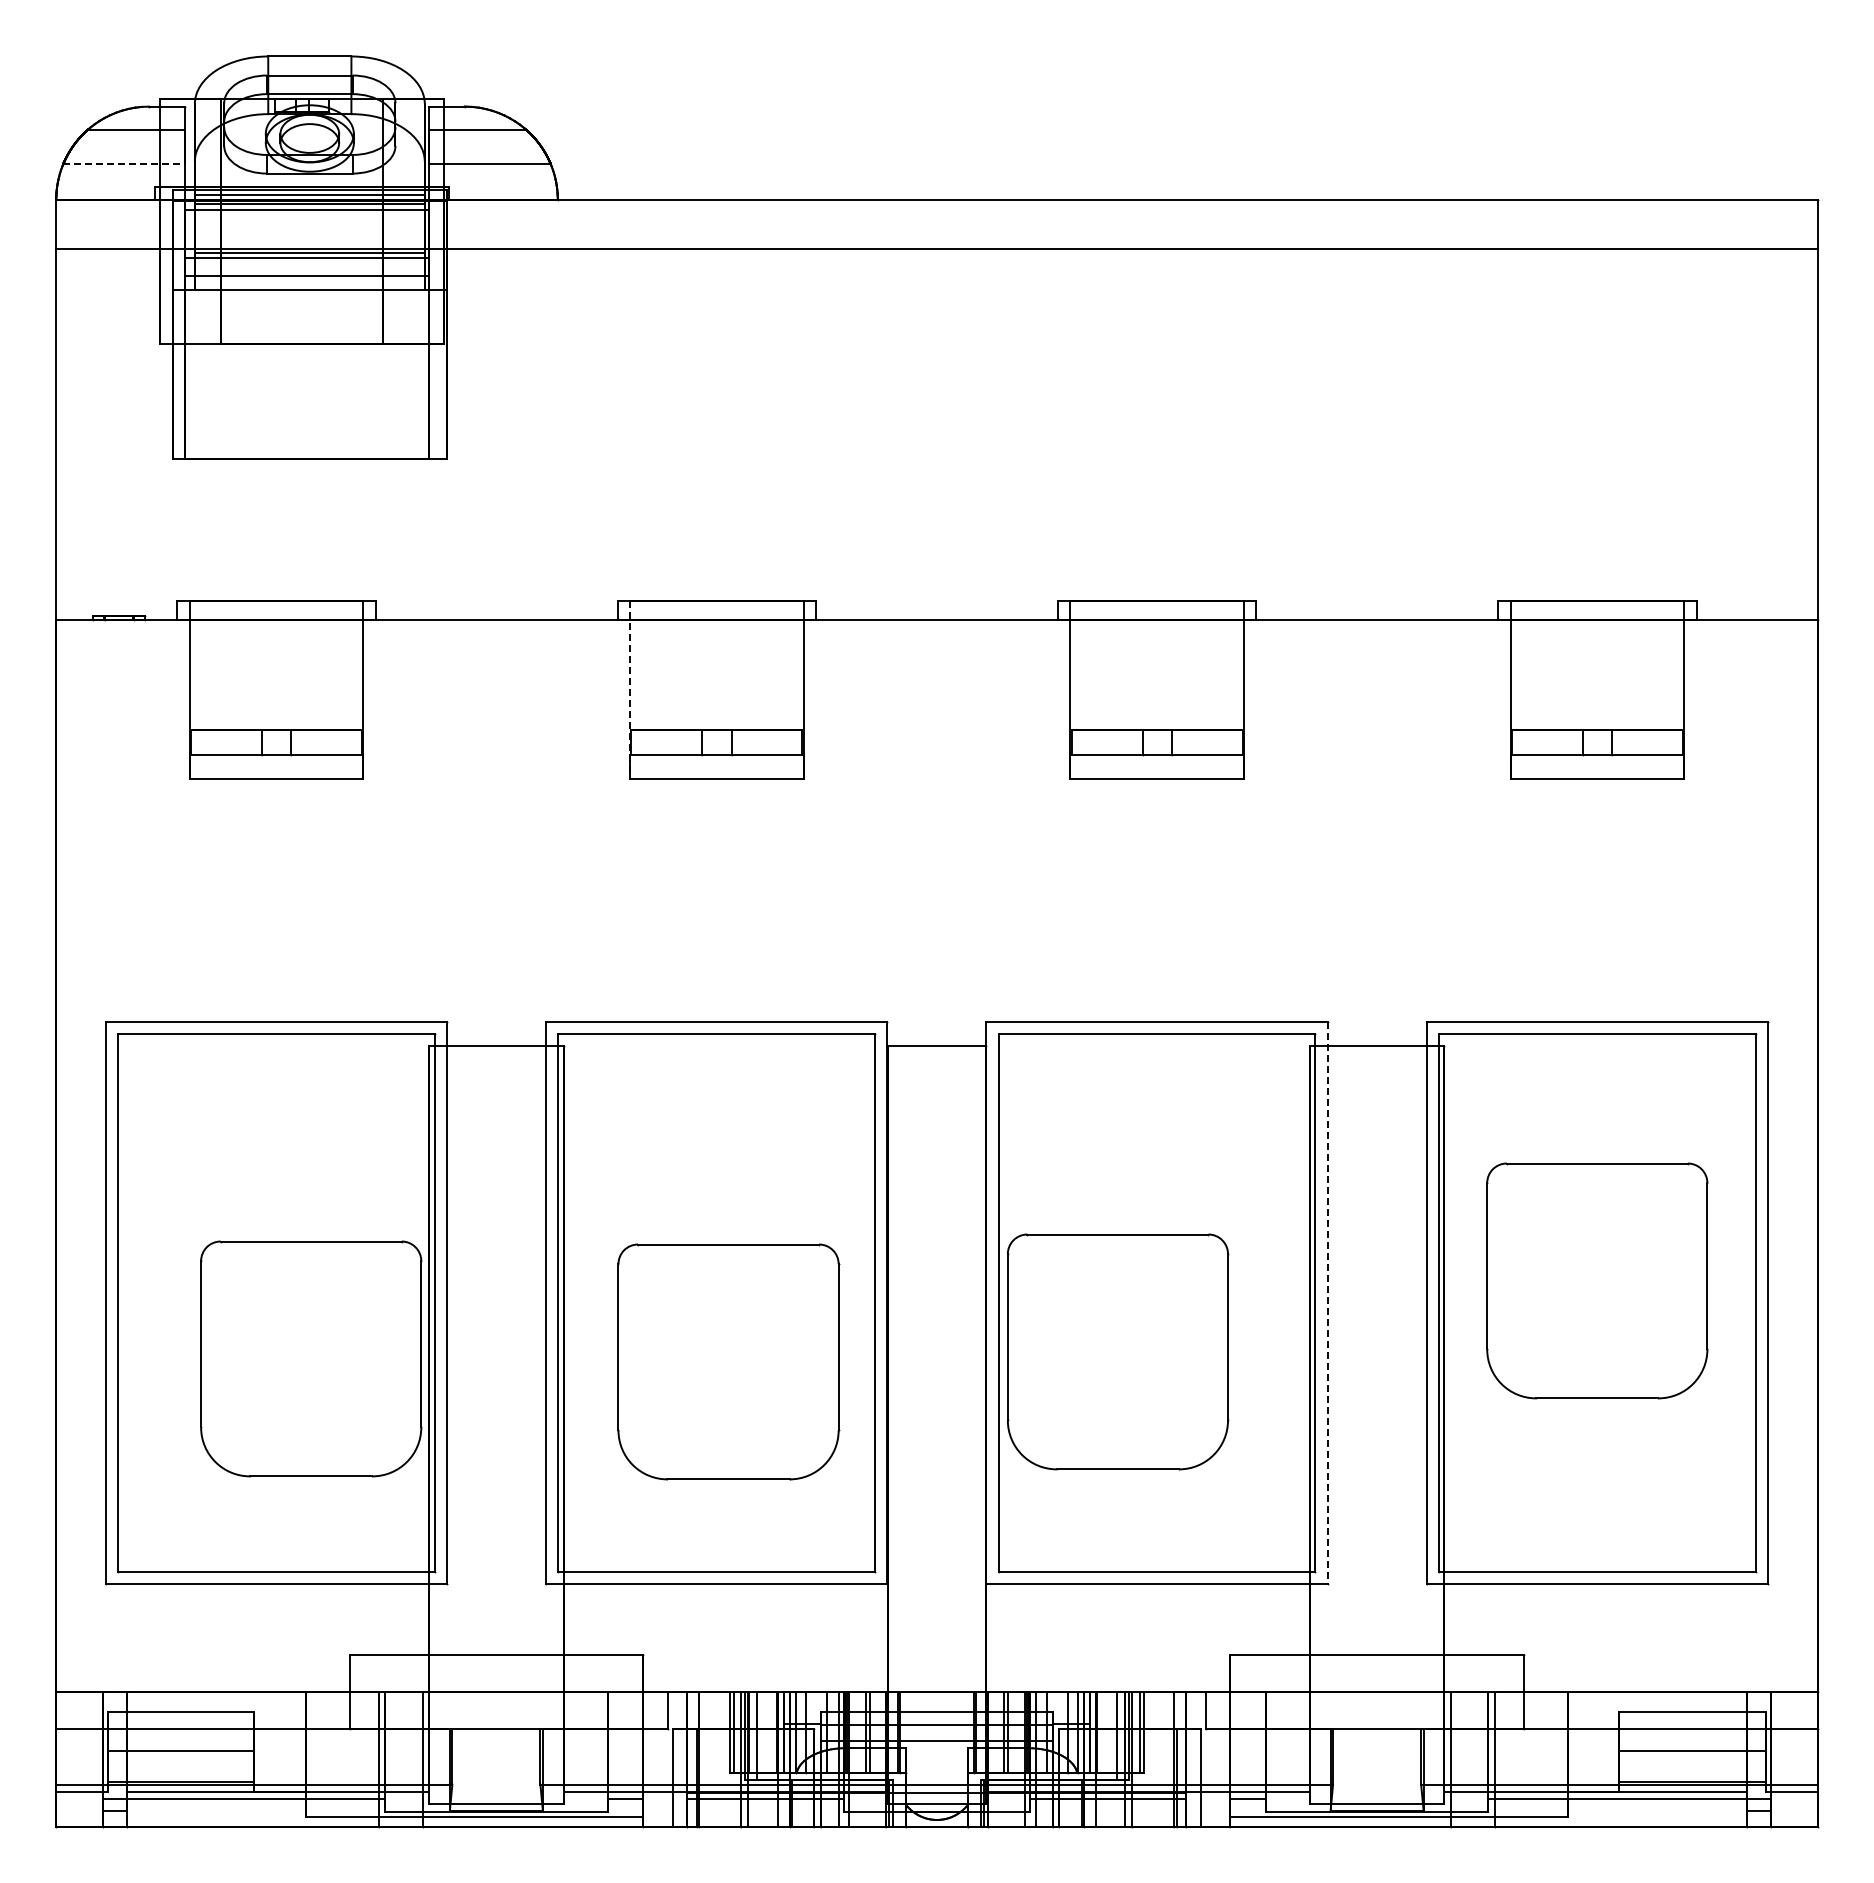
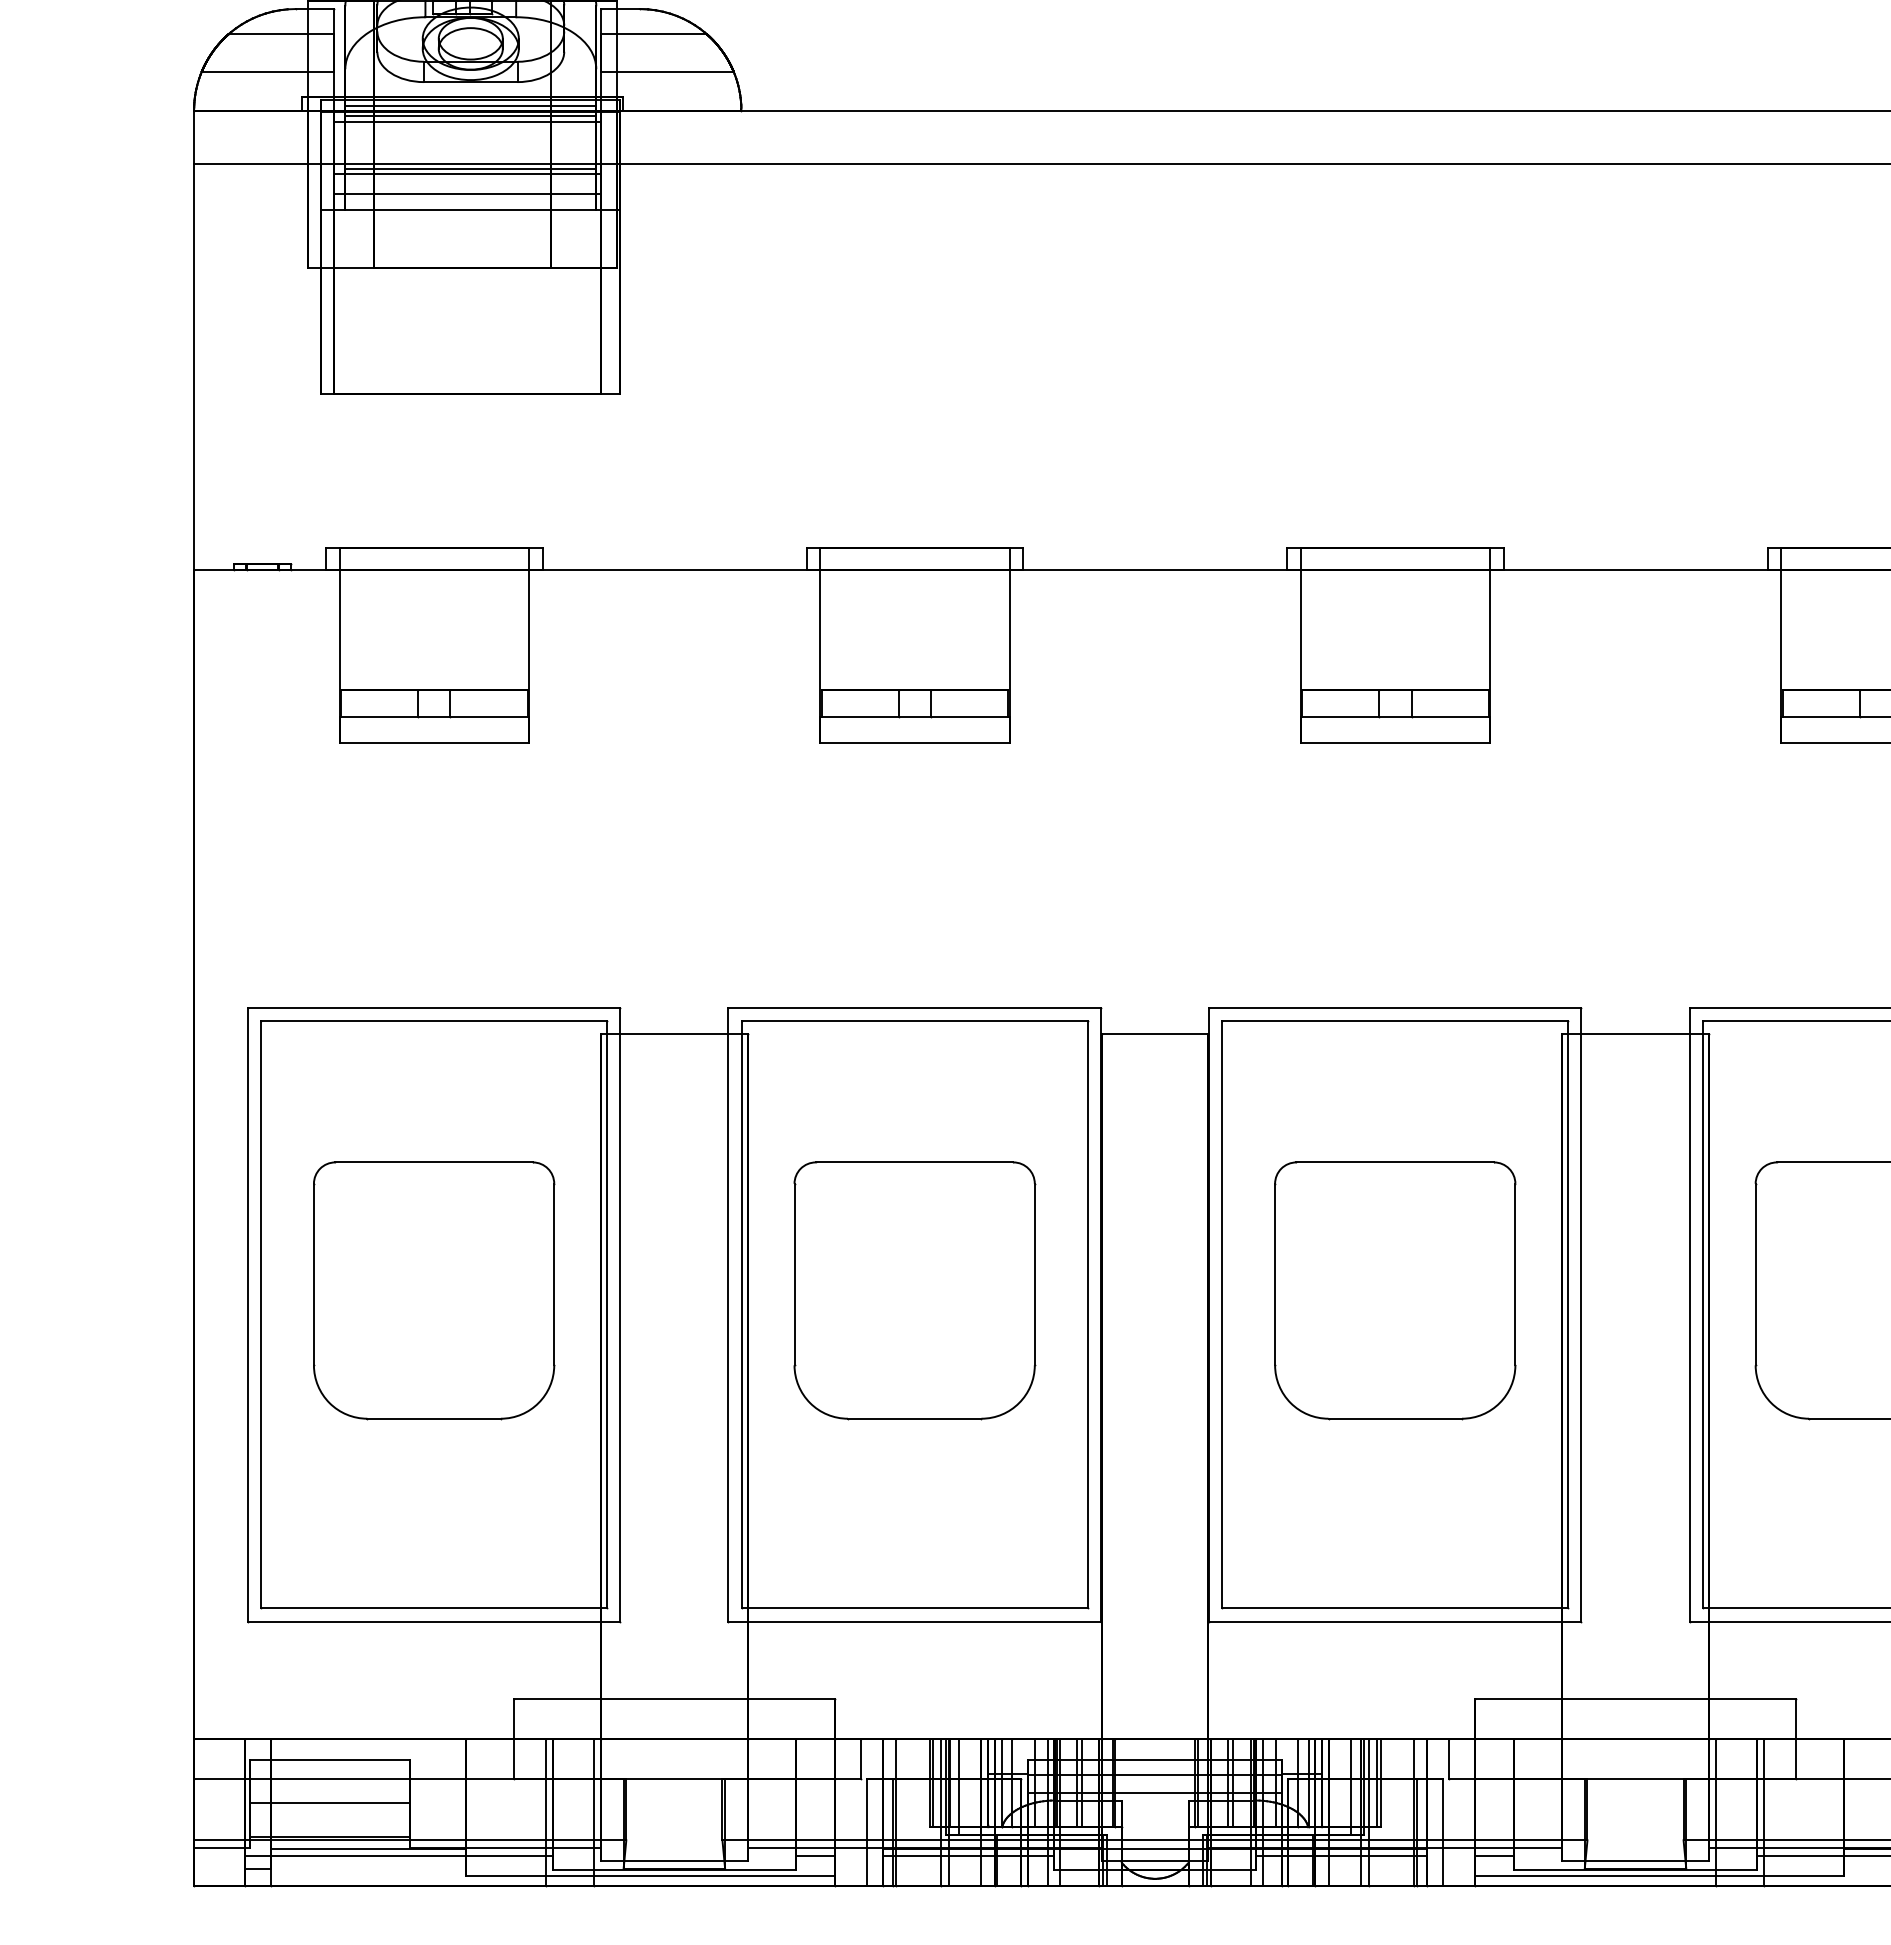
line: (124, 163) -> (268, 71), dashed -> solid
line: (629, 690) -> (819, 646), dashed -> solid
line: (1327, 1303) -> (1581, 1315), dashed -> solid
part: (1118, 1351) -> (1395, 1290), moved
part: (311, 1358) -> (434, 1290), moved
part: (728, 1361) -> (914, 1290), moved

